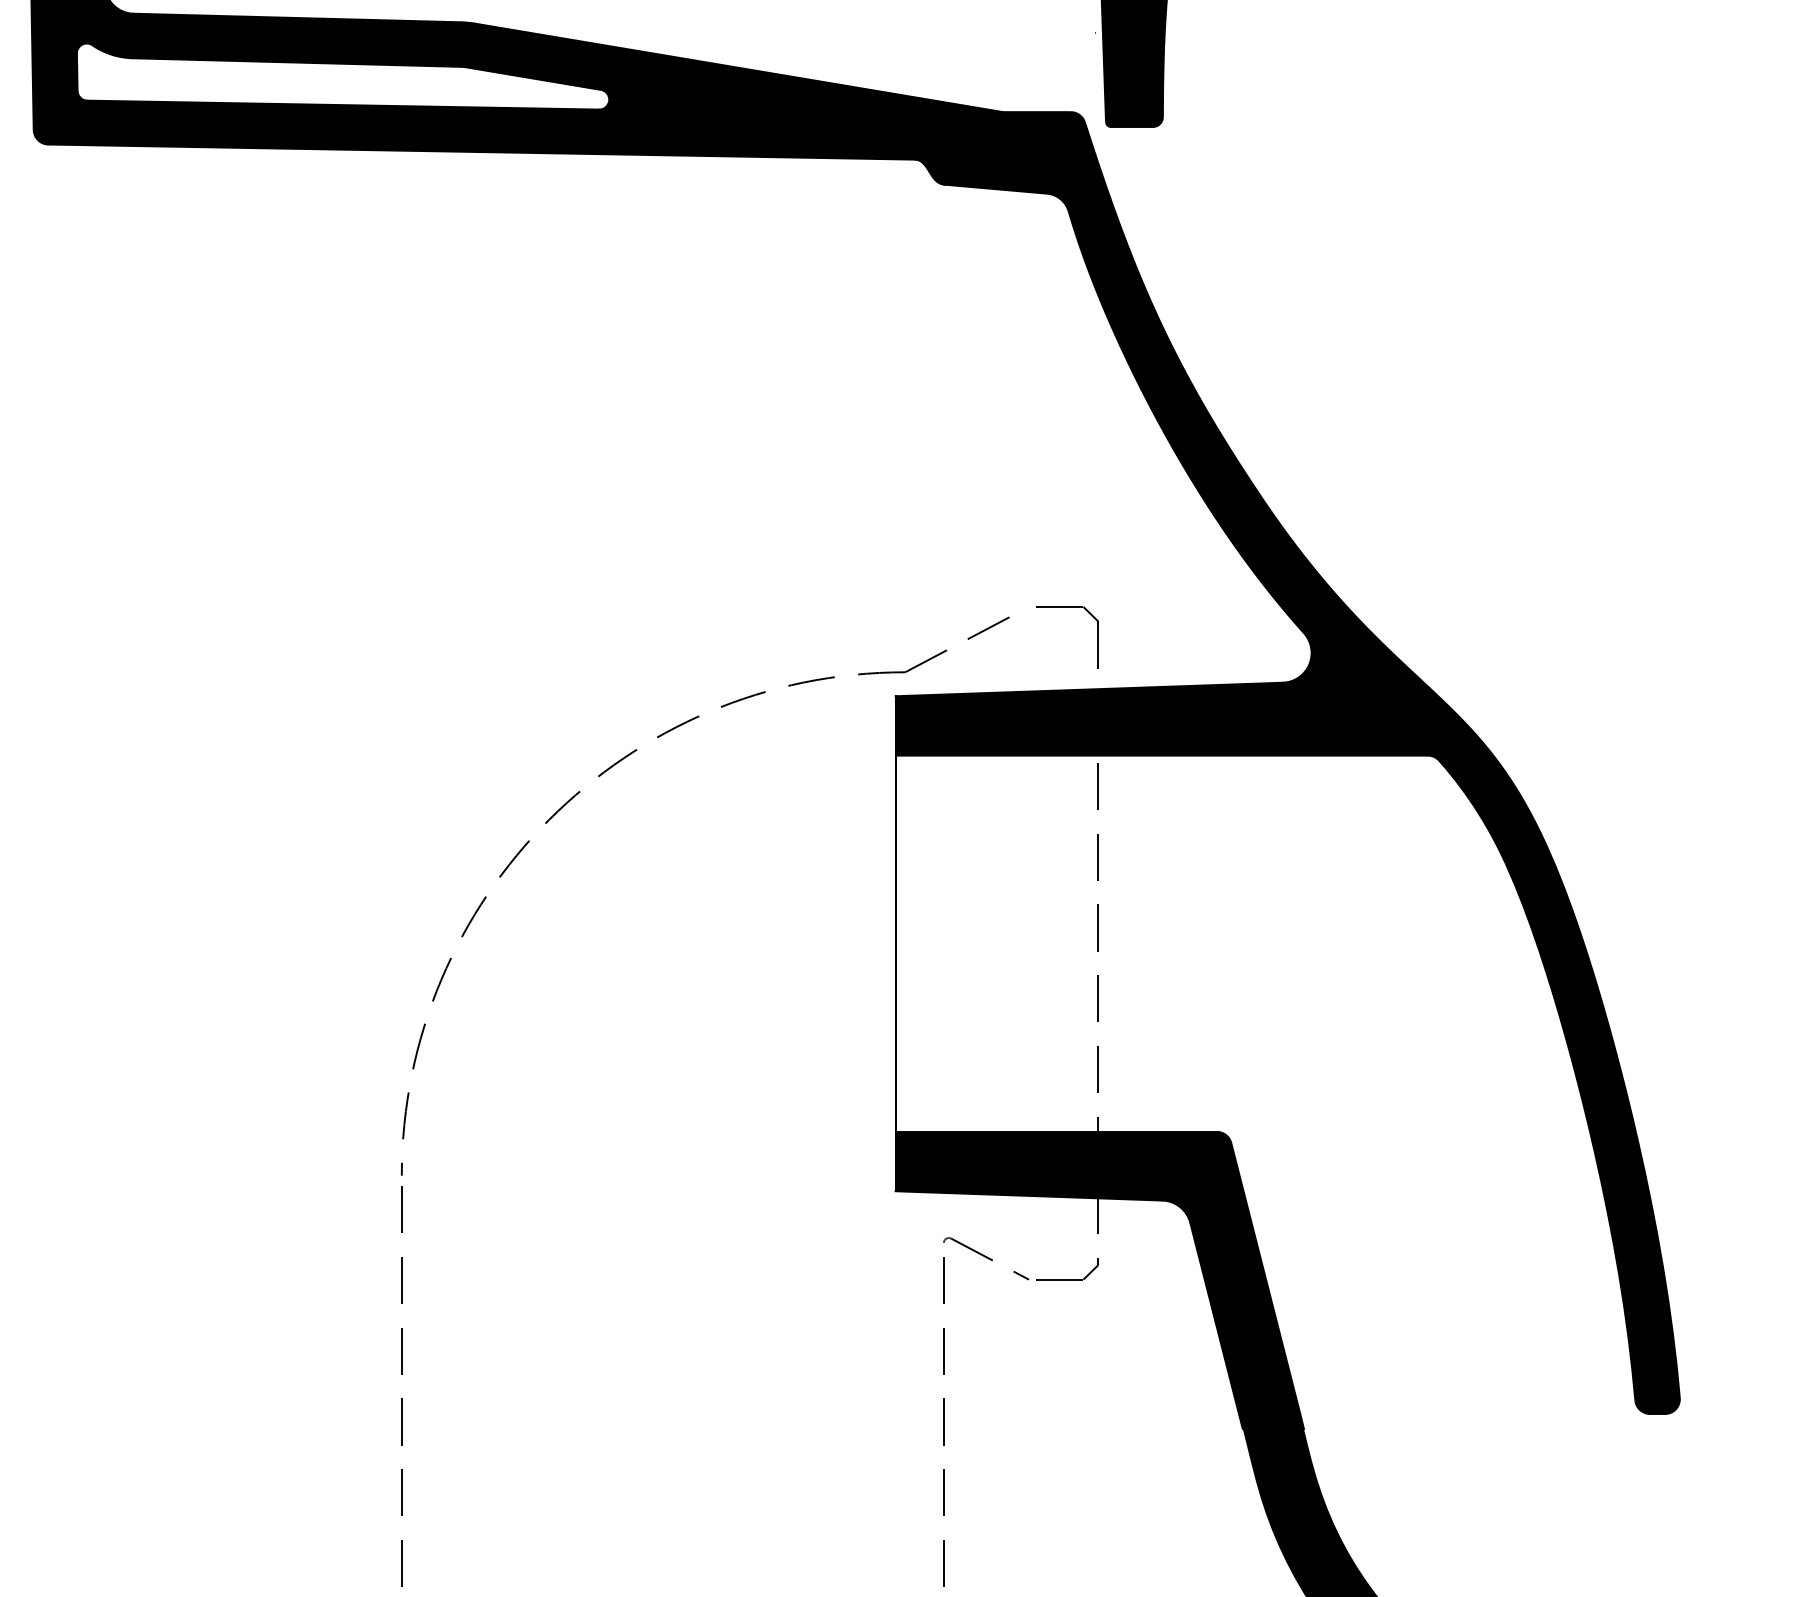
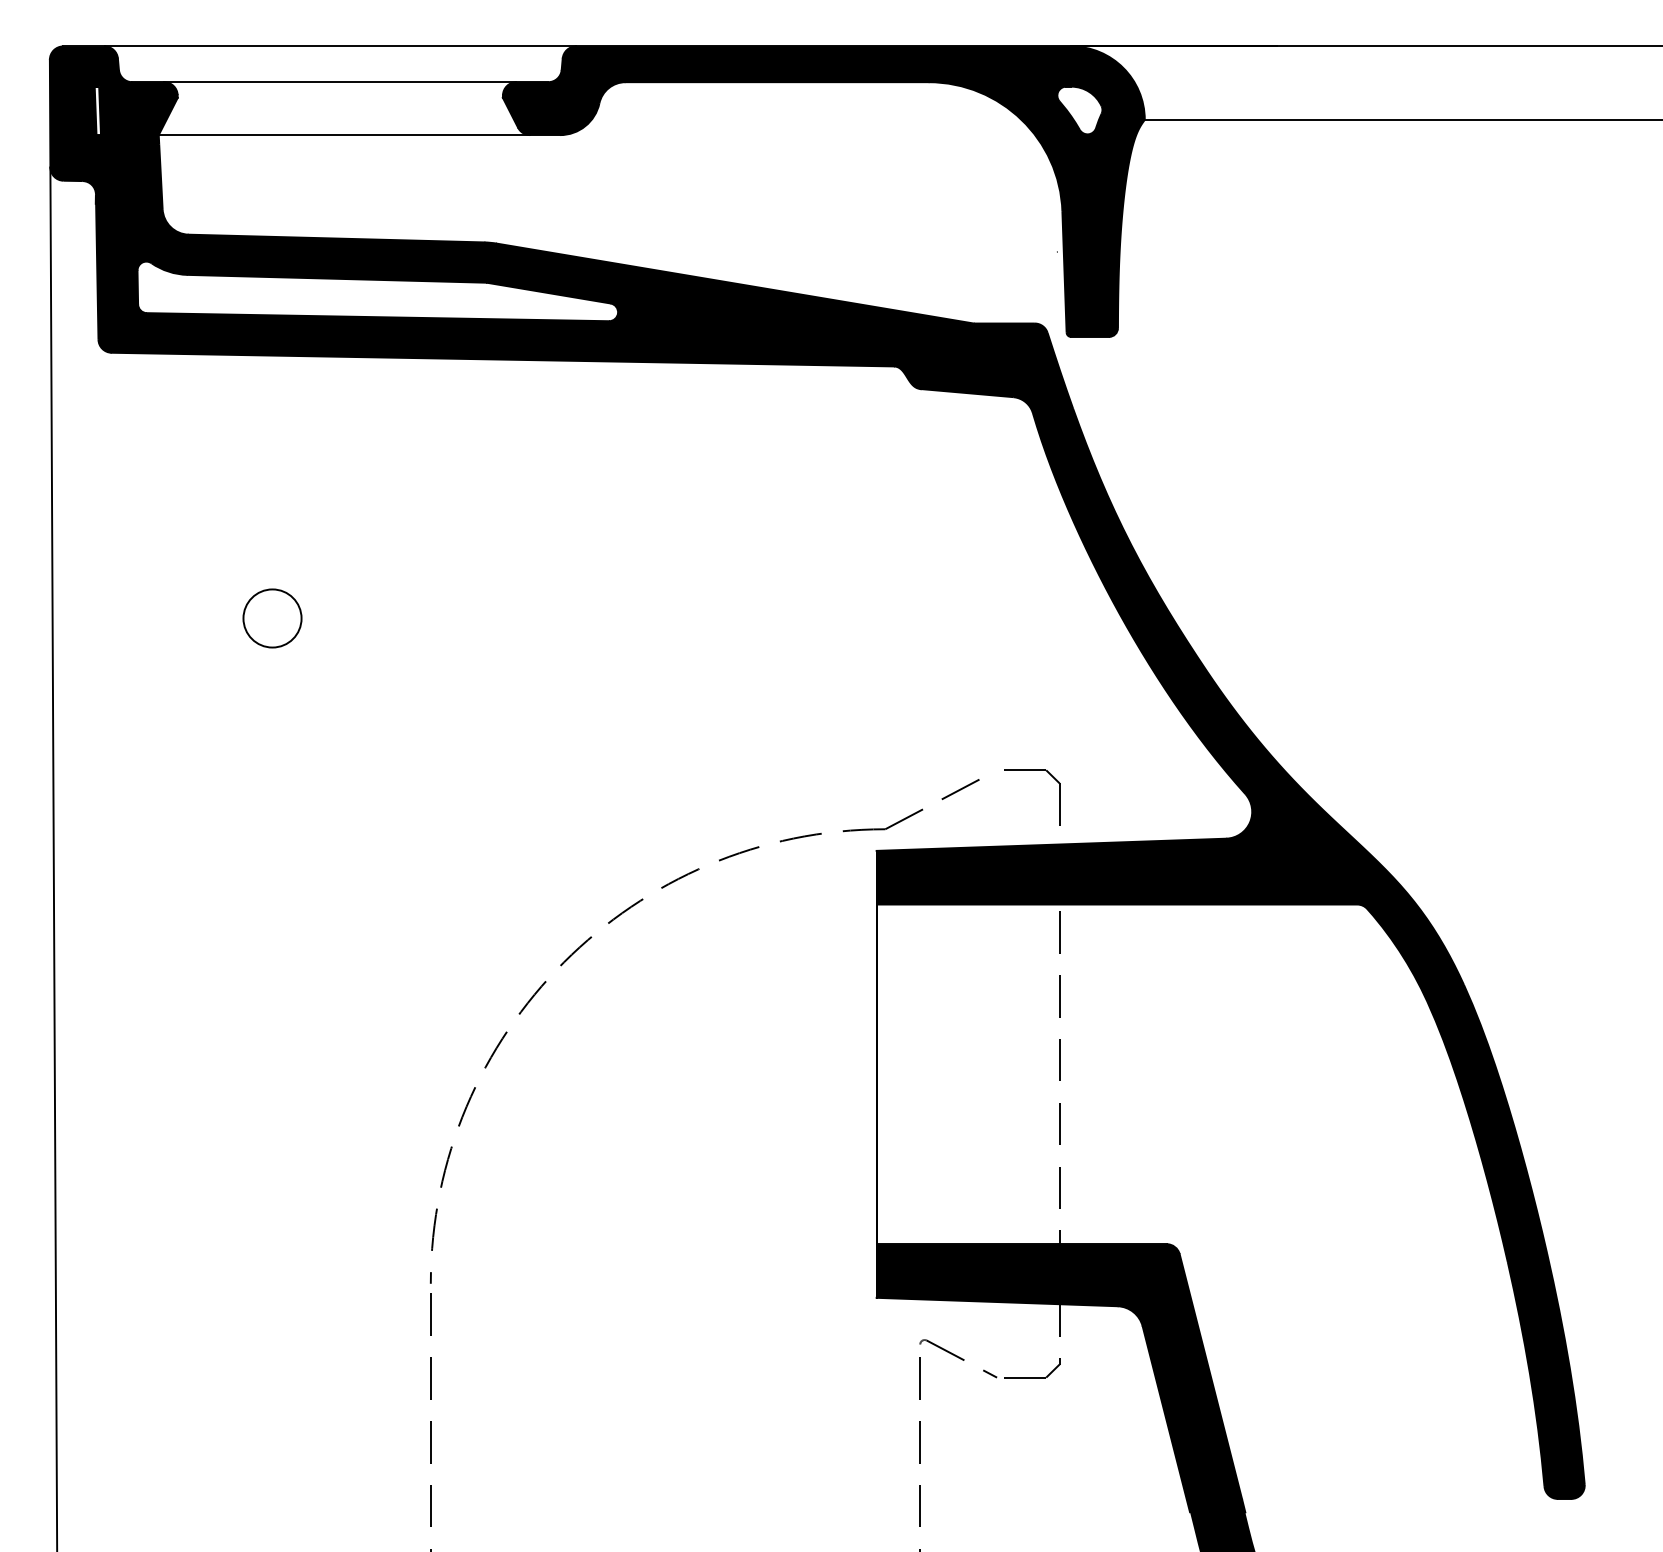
circle: (226, 438) -> (272, 618), added

